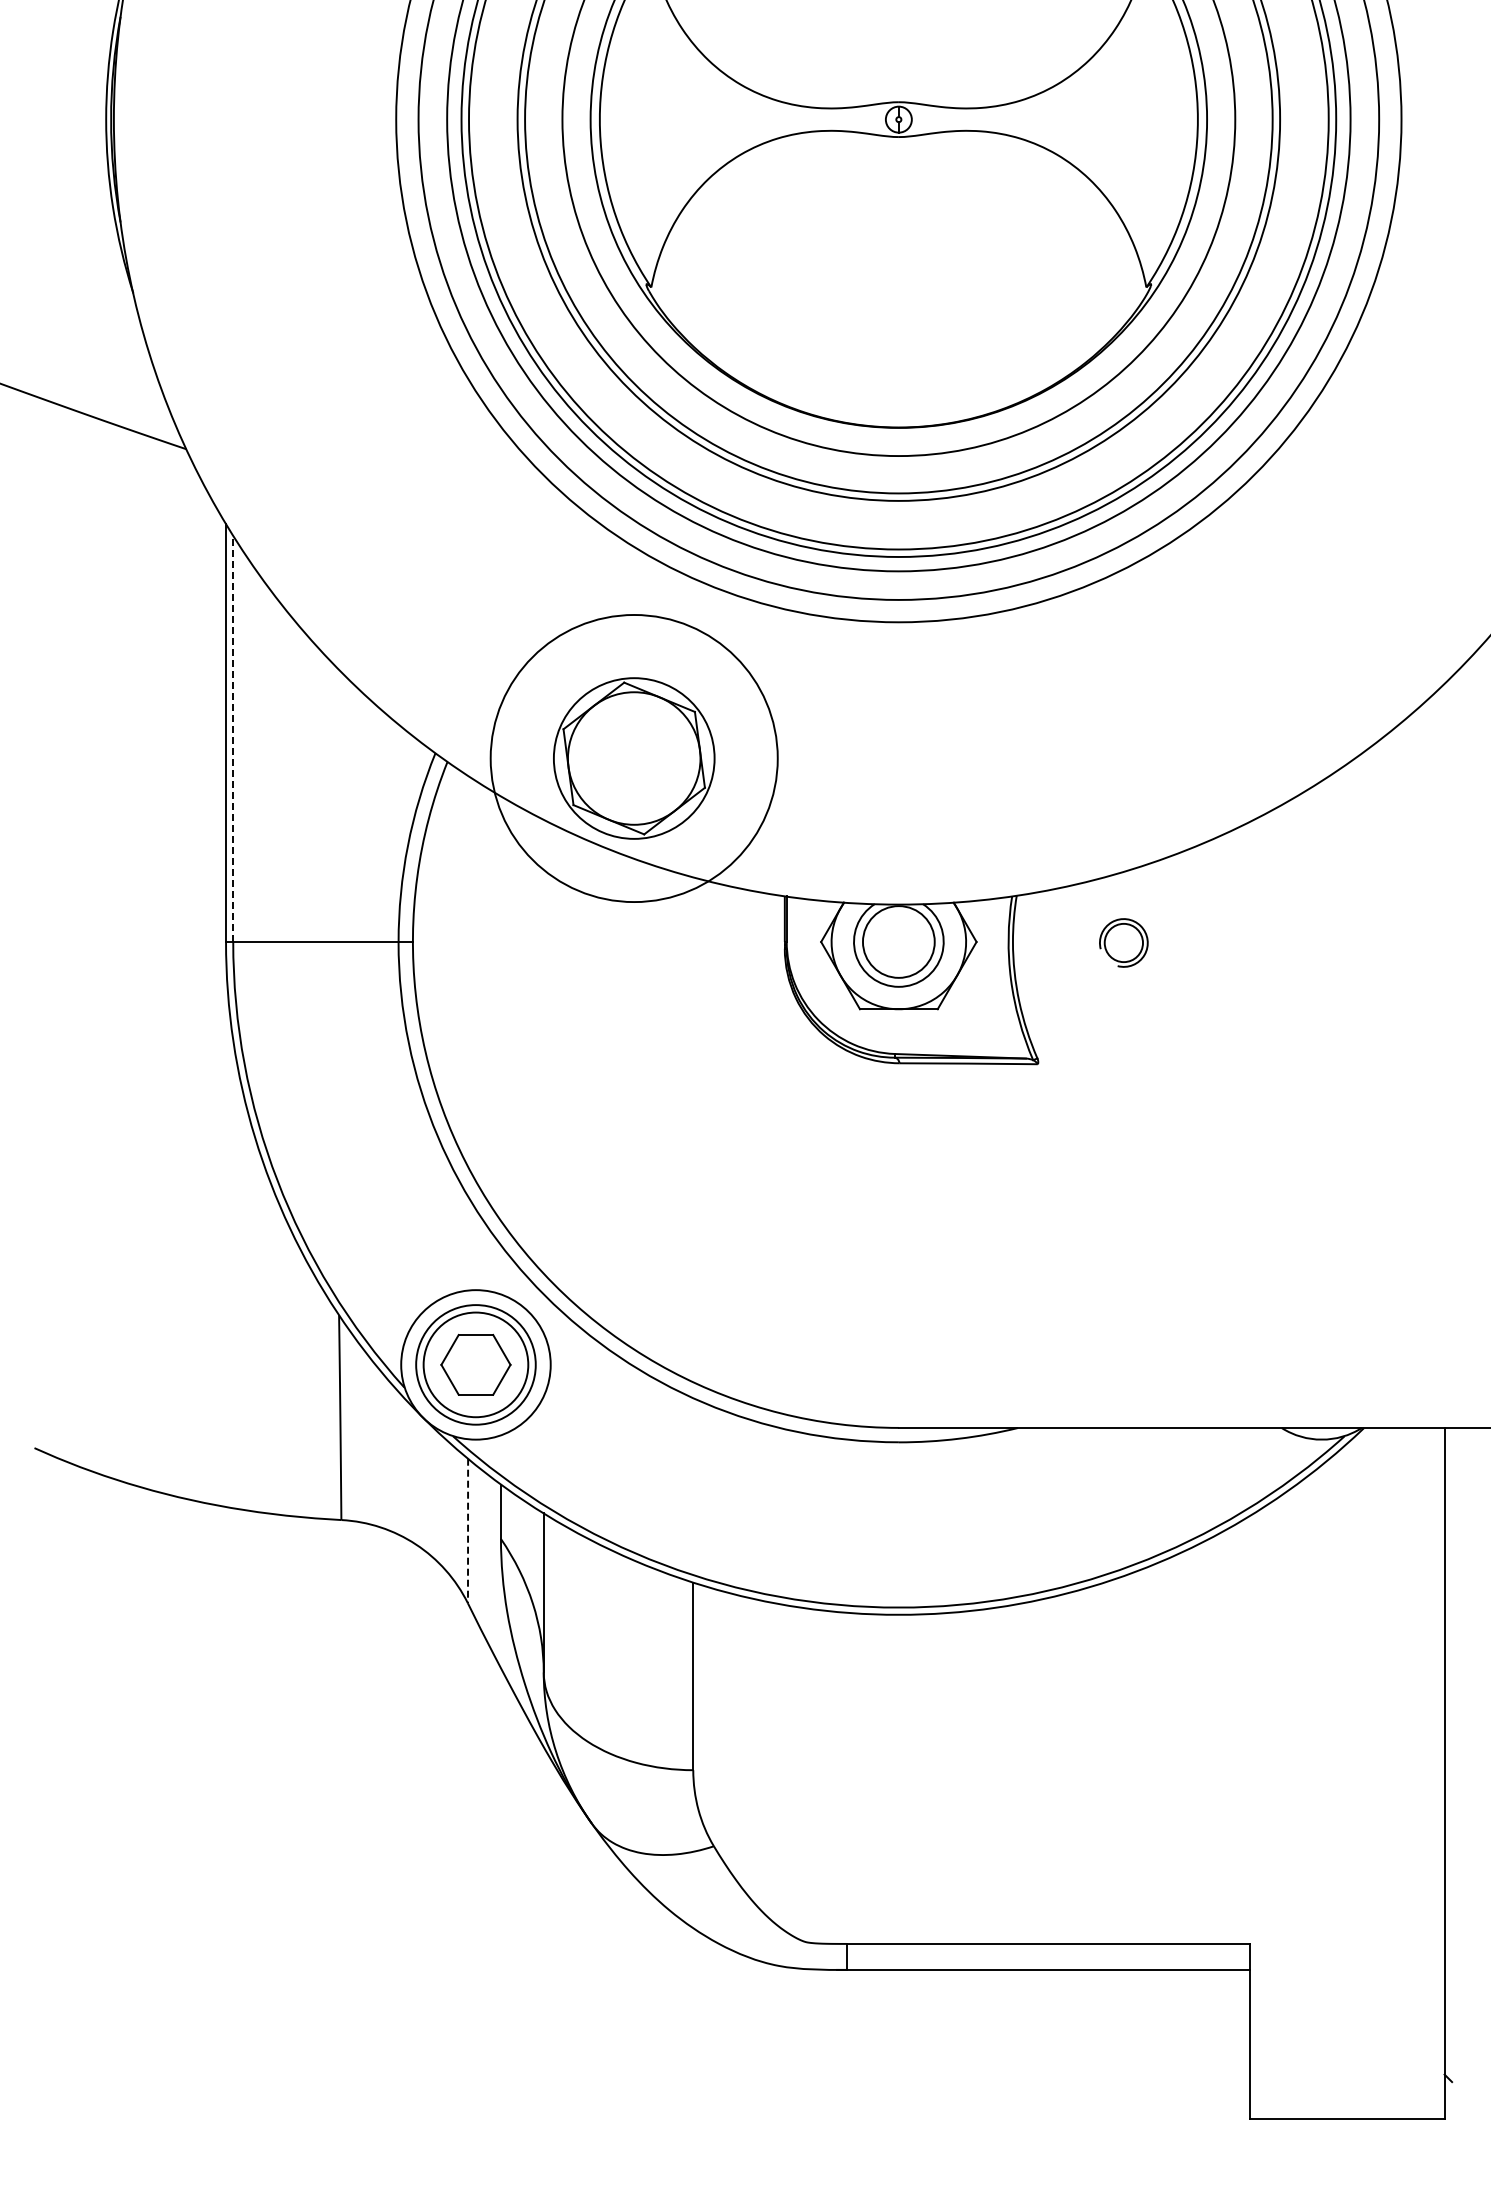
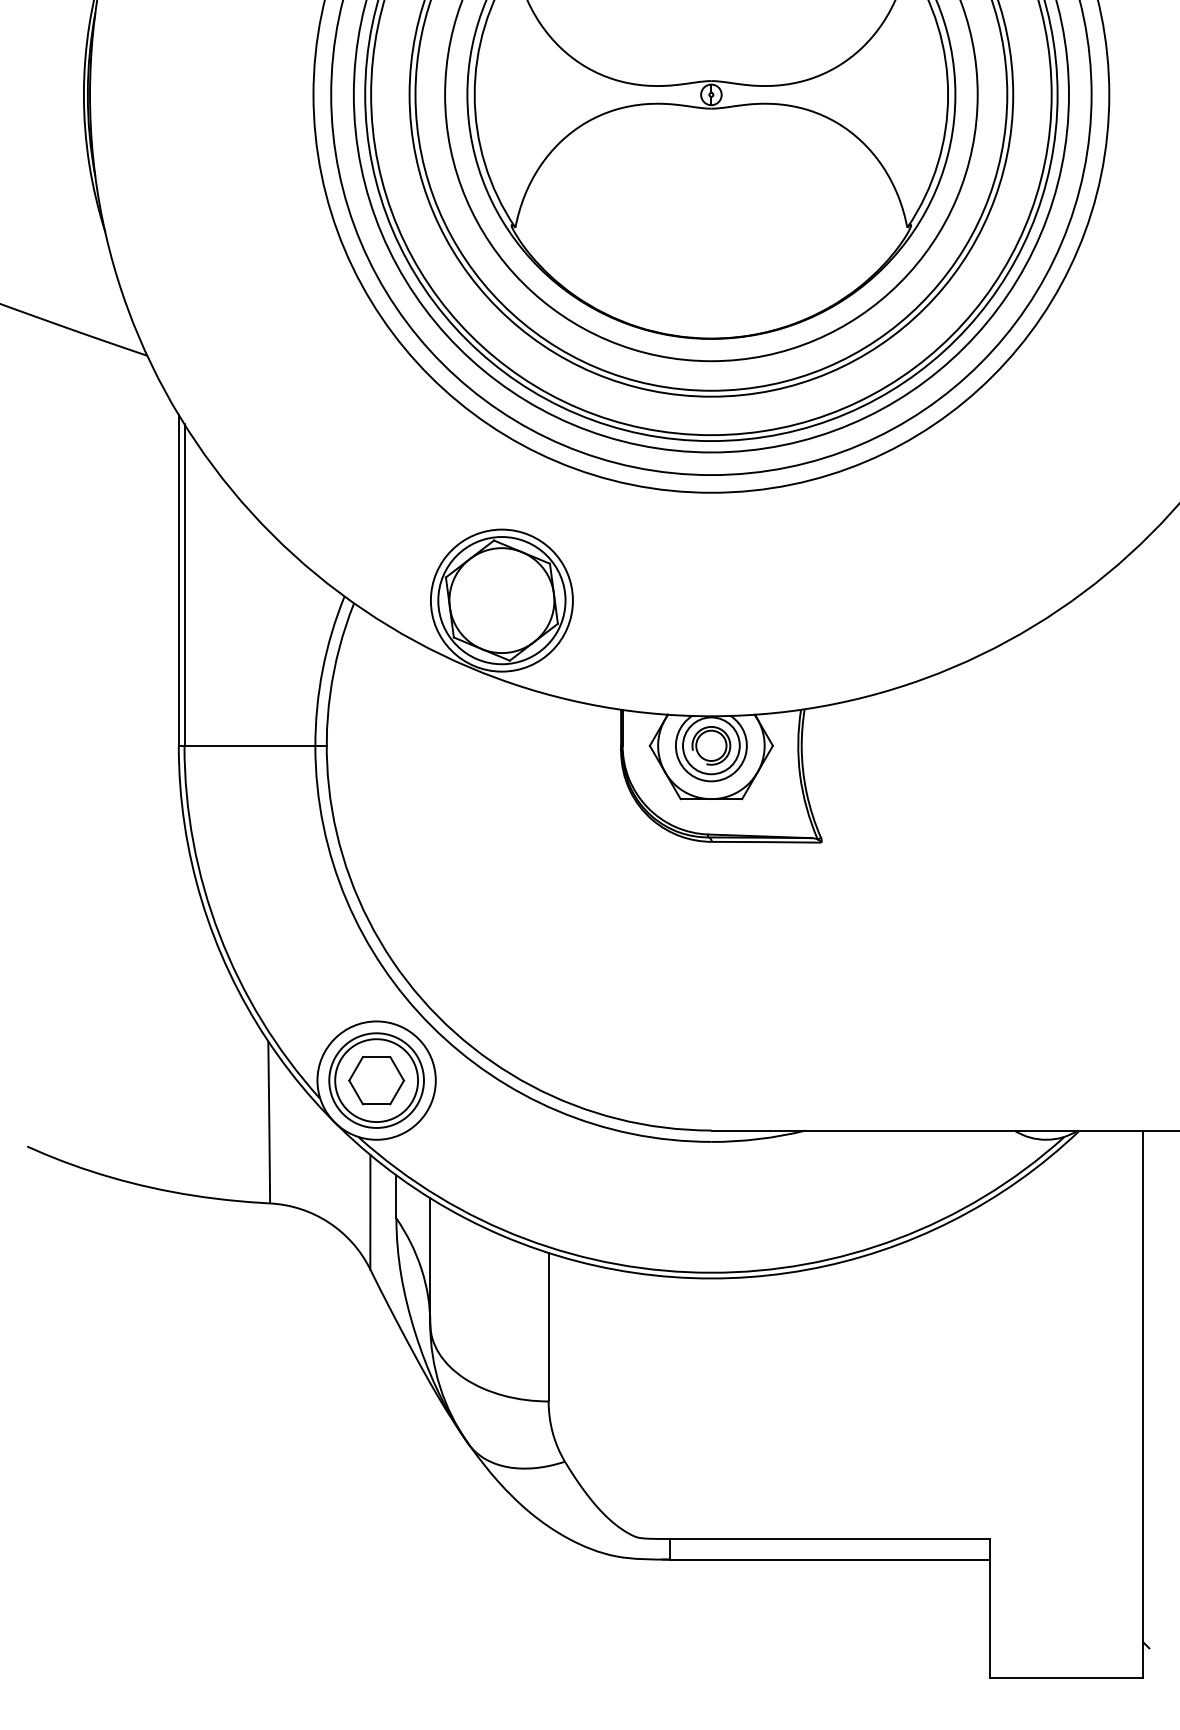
line: (233, 738) -> (184, 584), dashed -> solid
circle: (633, 758) -> (501, 600), size x0.62
part: (1123, 942) -> (711, 745), moved
line: (468, 1531) -> (370, 1212), dashed -> solid

